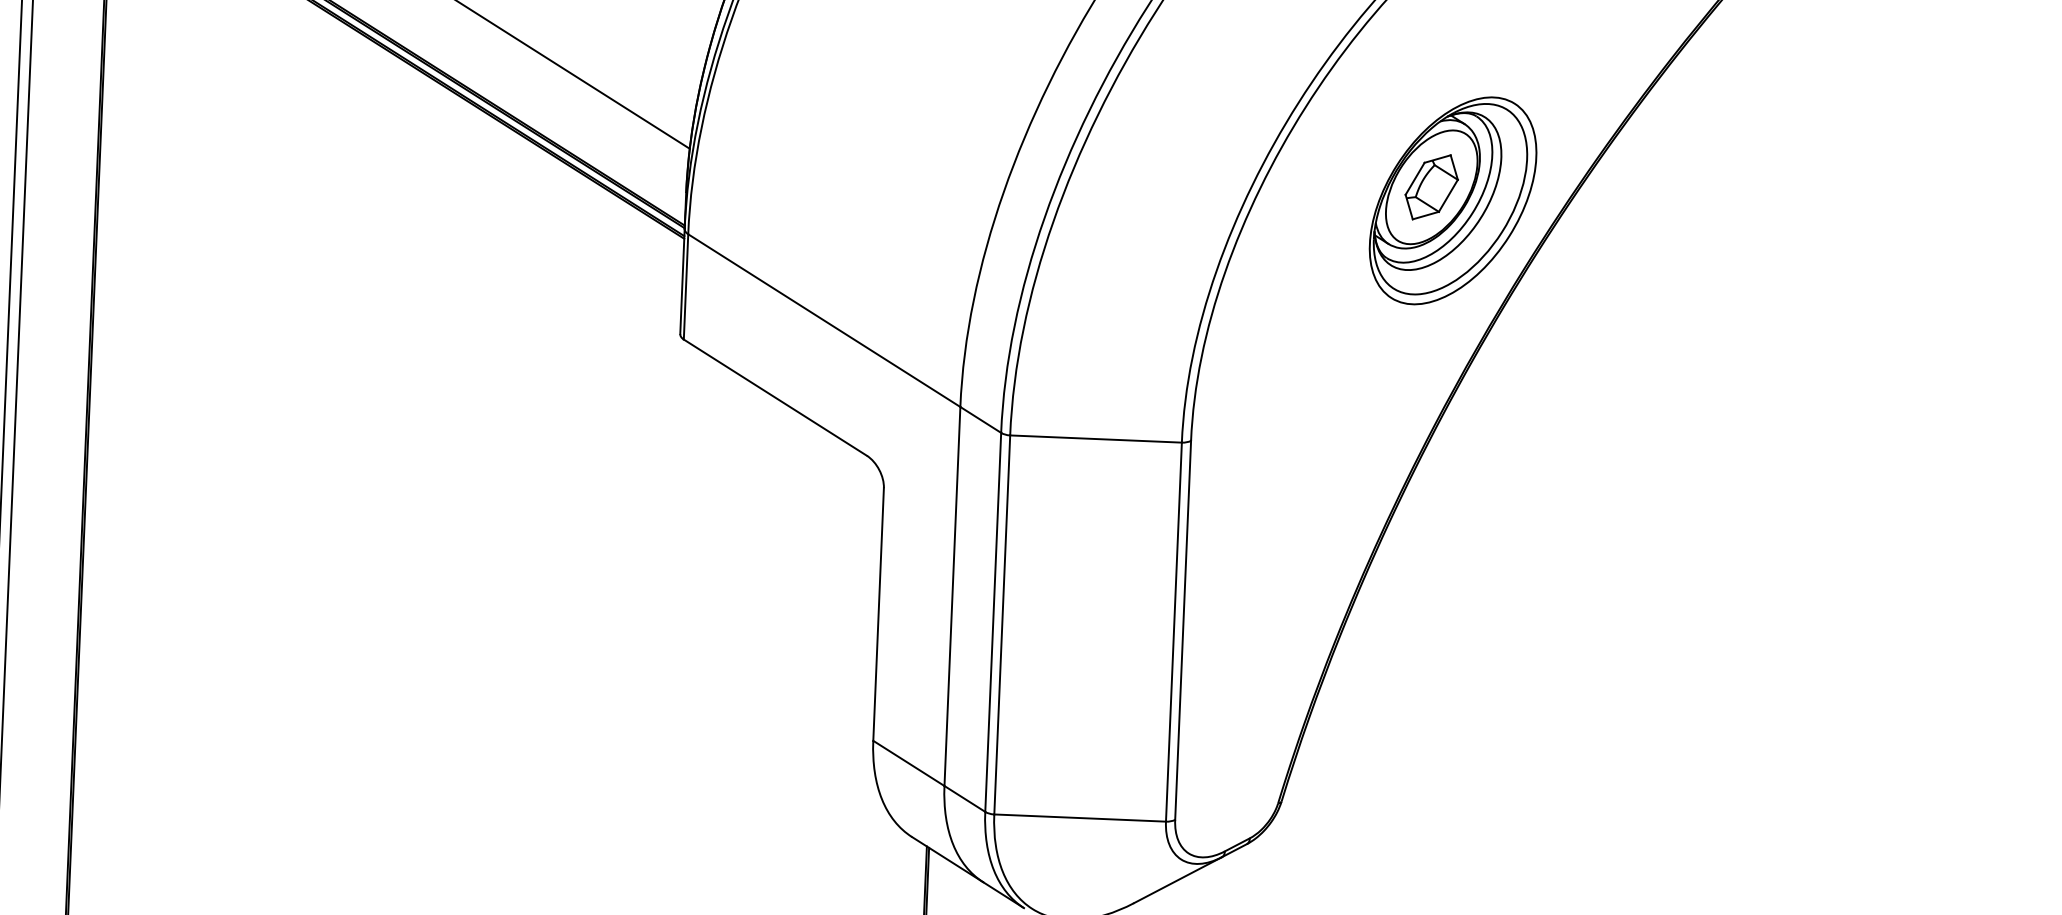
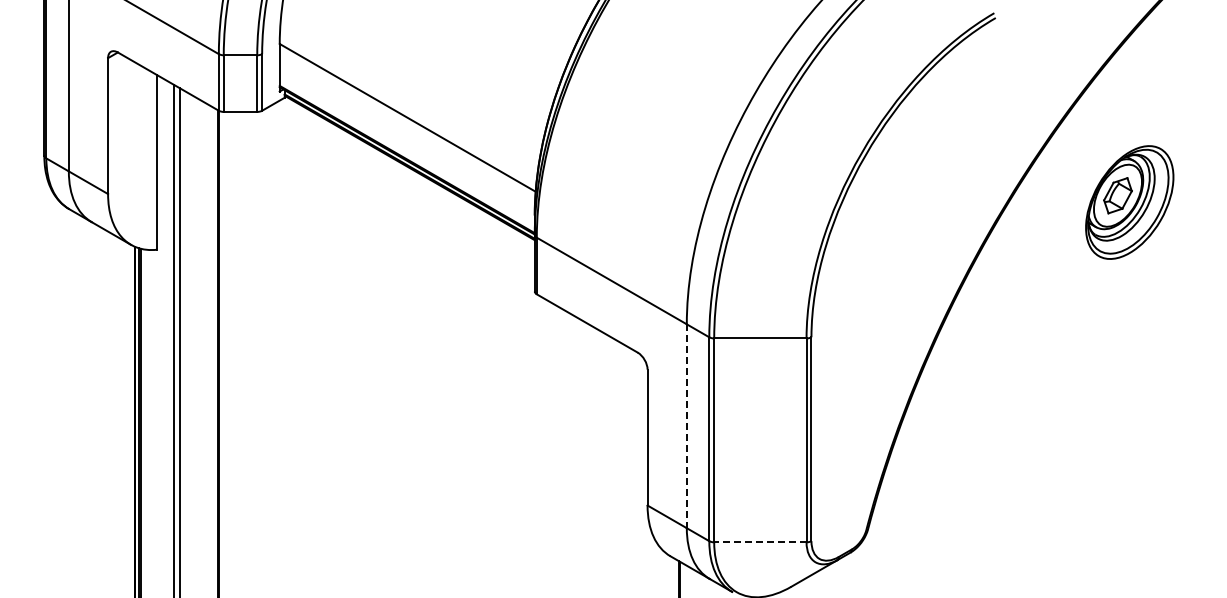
part: (1452, 200) -> (1129, 202), moved
line: (951, 596) -> (686, 426), solid -> dashed
line: (1078, 818) -> (759, 542), solid -> dashed

